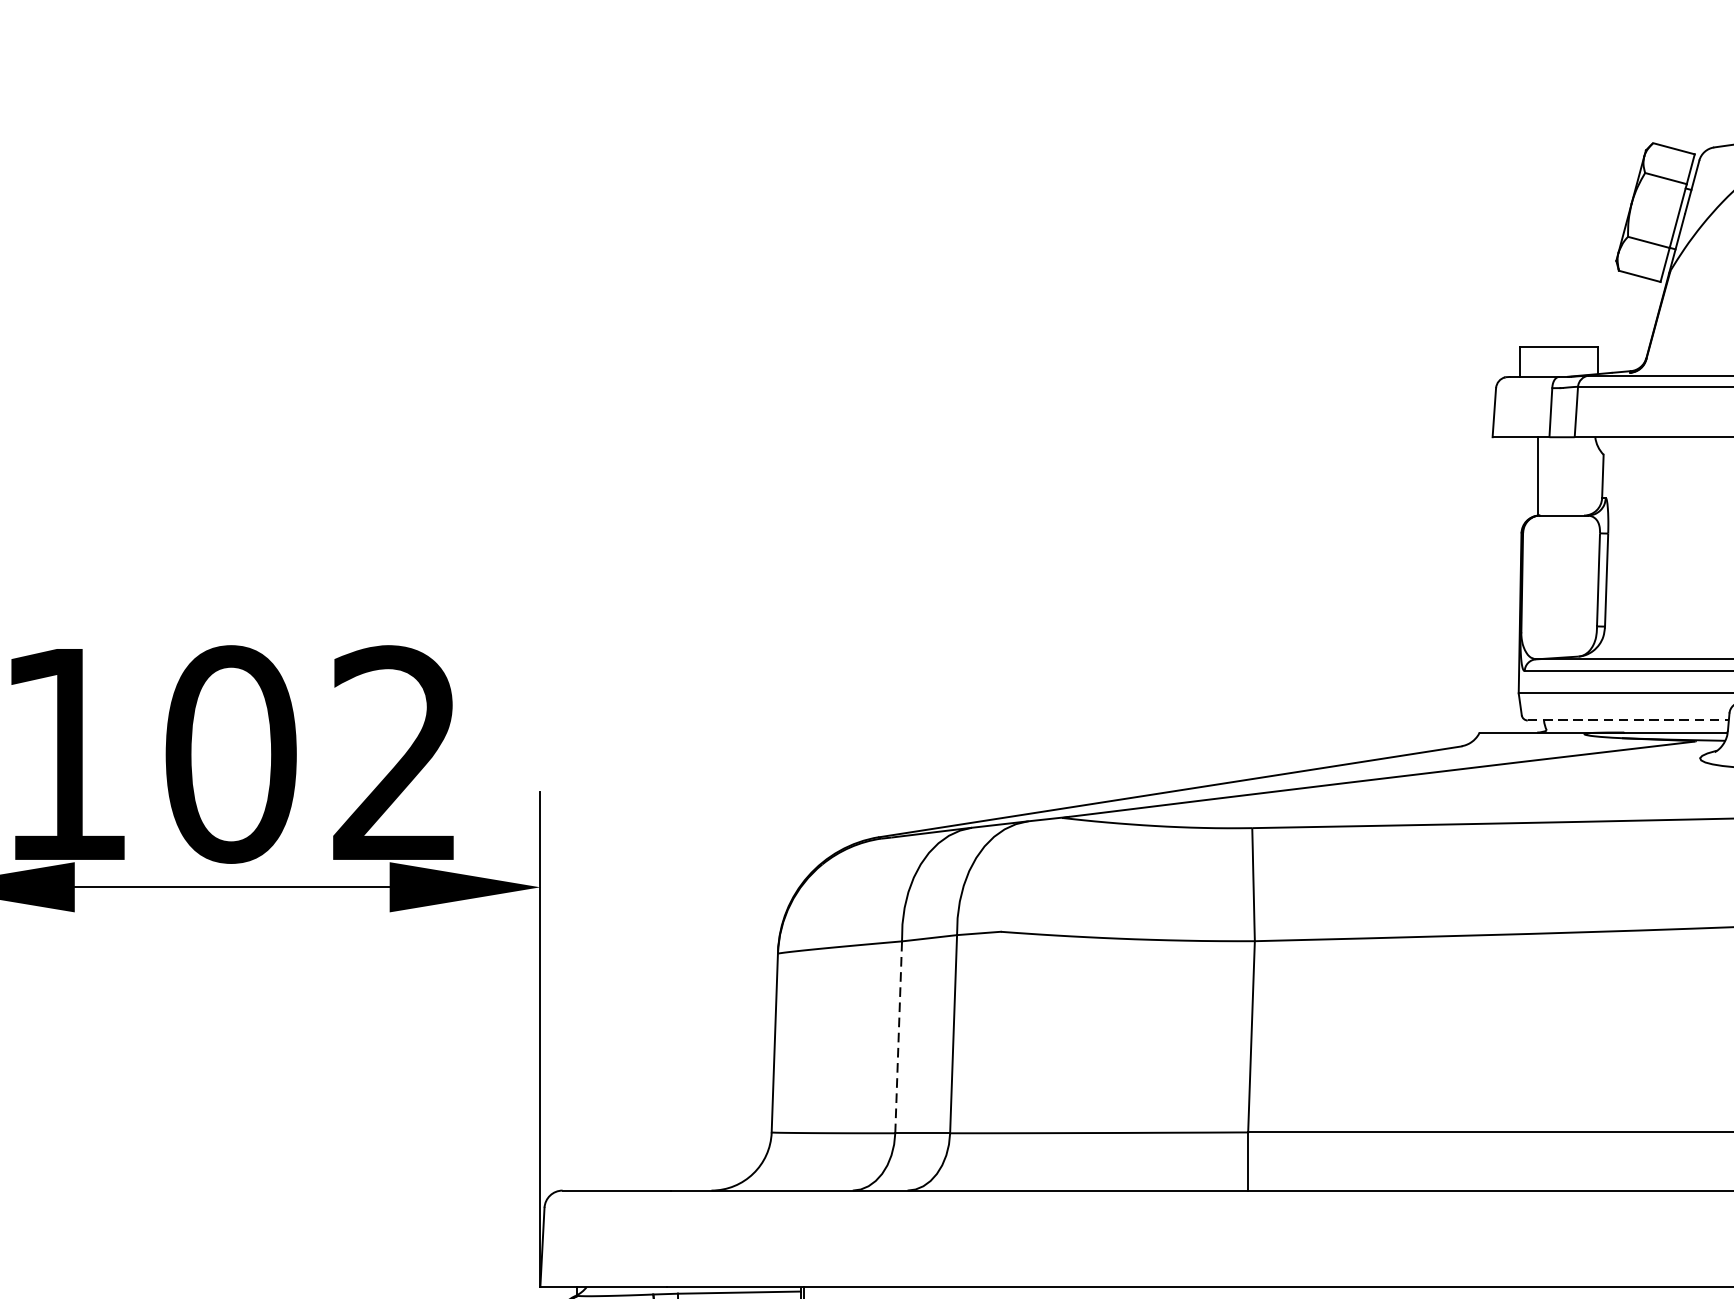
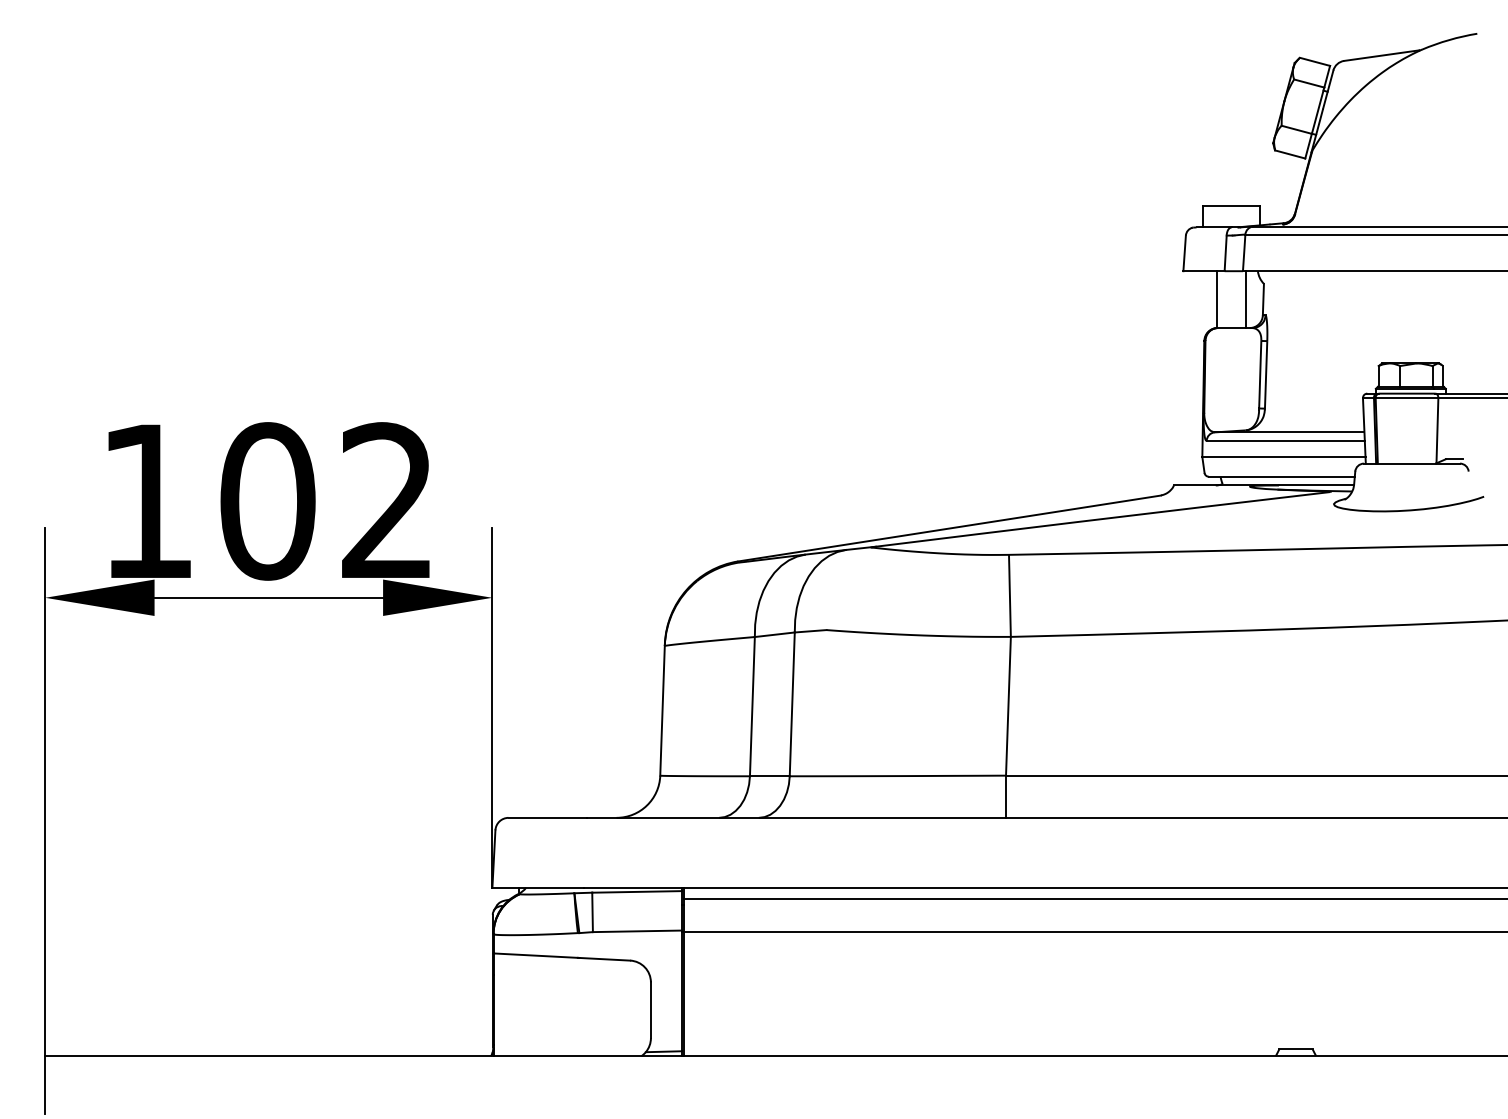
line: (1579, 476) -> (1246, 299), added
line: (1627, 720) -> (1281, 476), dashed -> solid
line: (898, 1037) -> (752, 706), dashed -> solid

